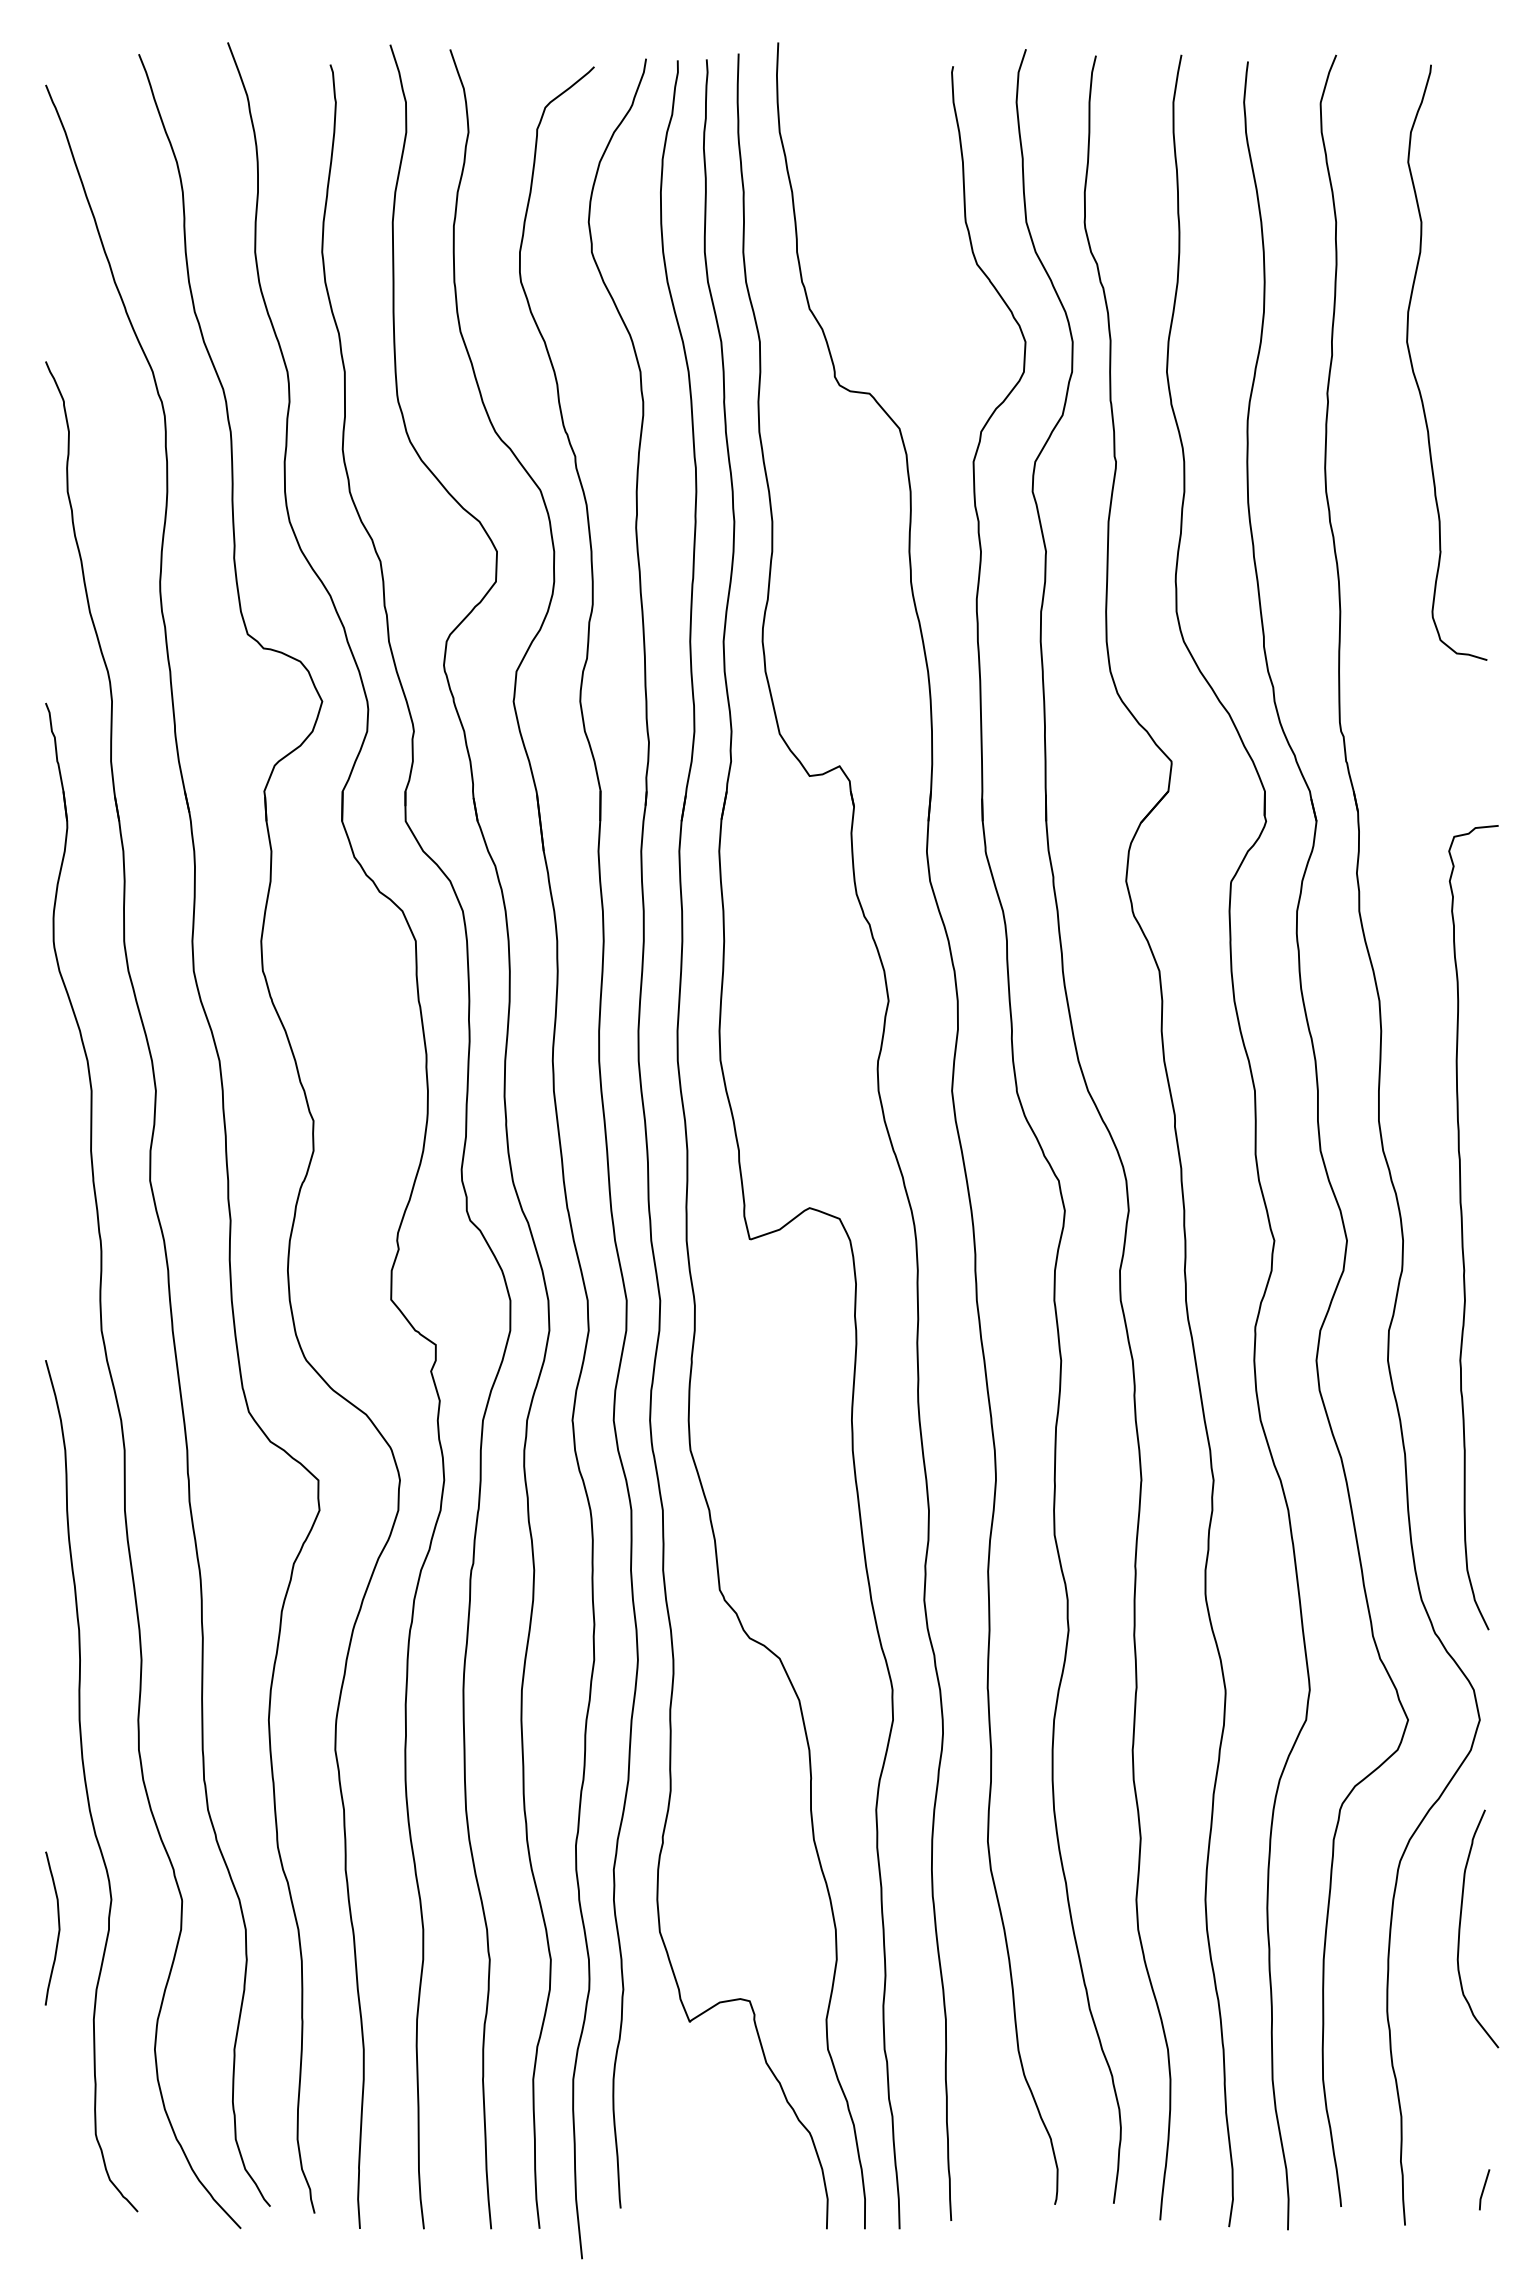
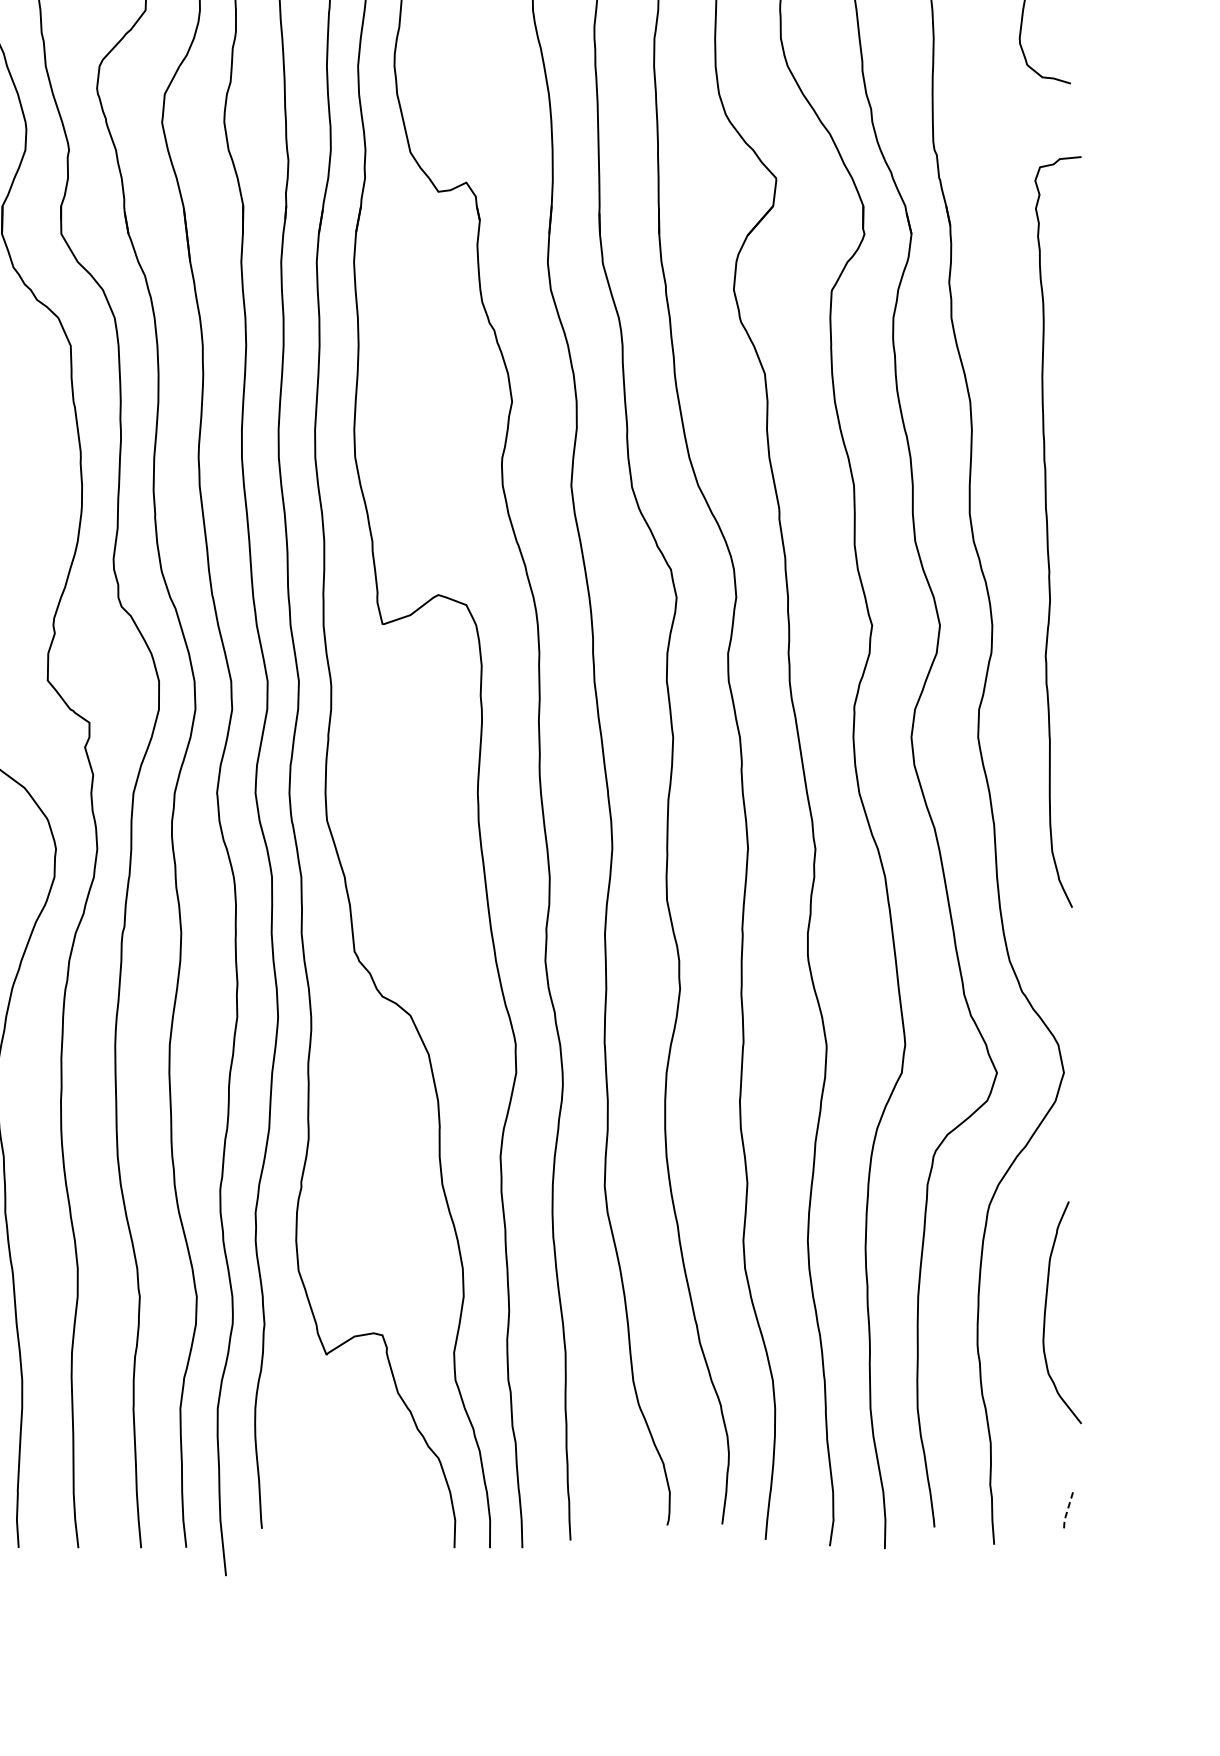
curve: (1462, 1227) -> (1047, 531), moved
curve: (1460, 1928) -> (1045, 1312), moved
line: (1483, 2190) -> (1067, 1512), solid -> dashed

